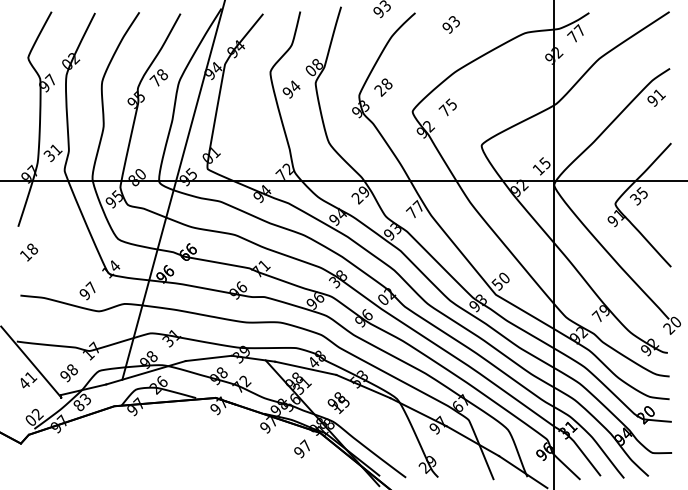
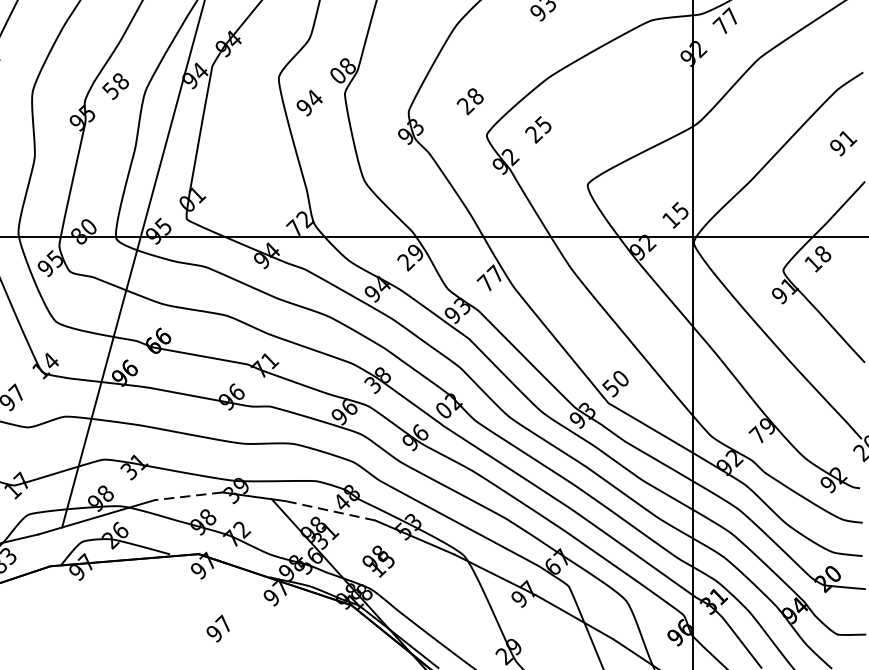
text: (154, 80) -> (109, 89), 78 -> 58
text: (383, 87) -> (470, 101), moved
text: (656, 97) -> (843, 142), moved
text: (444, 110) -> (533, 133), 75 -> 25
text: (638, 196) -> (817, 259), 35 -> 18
line: (208, 358) -> (188, 496), solid -> dashed
line: (305, 368) -> (330, 511), solid -> dashed
text: (301, 448) -> (217, 628), moved

